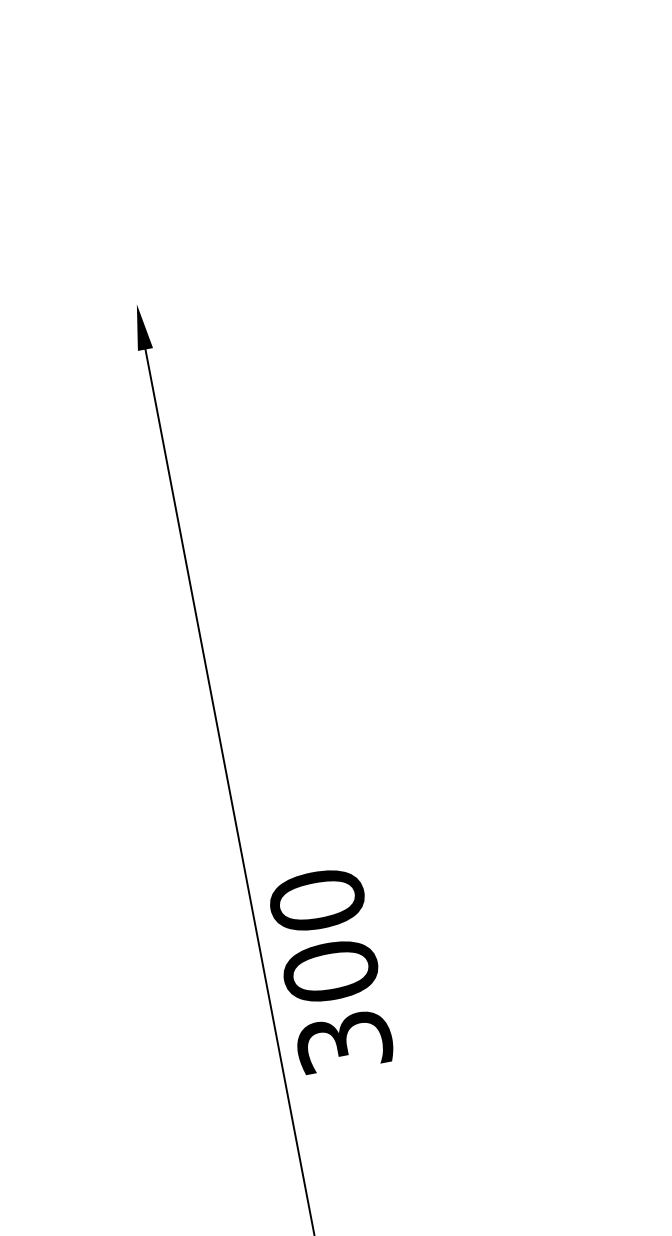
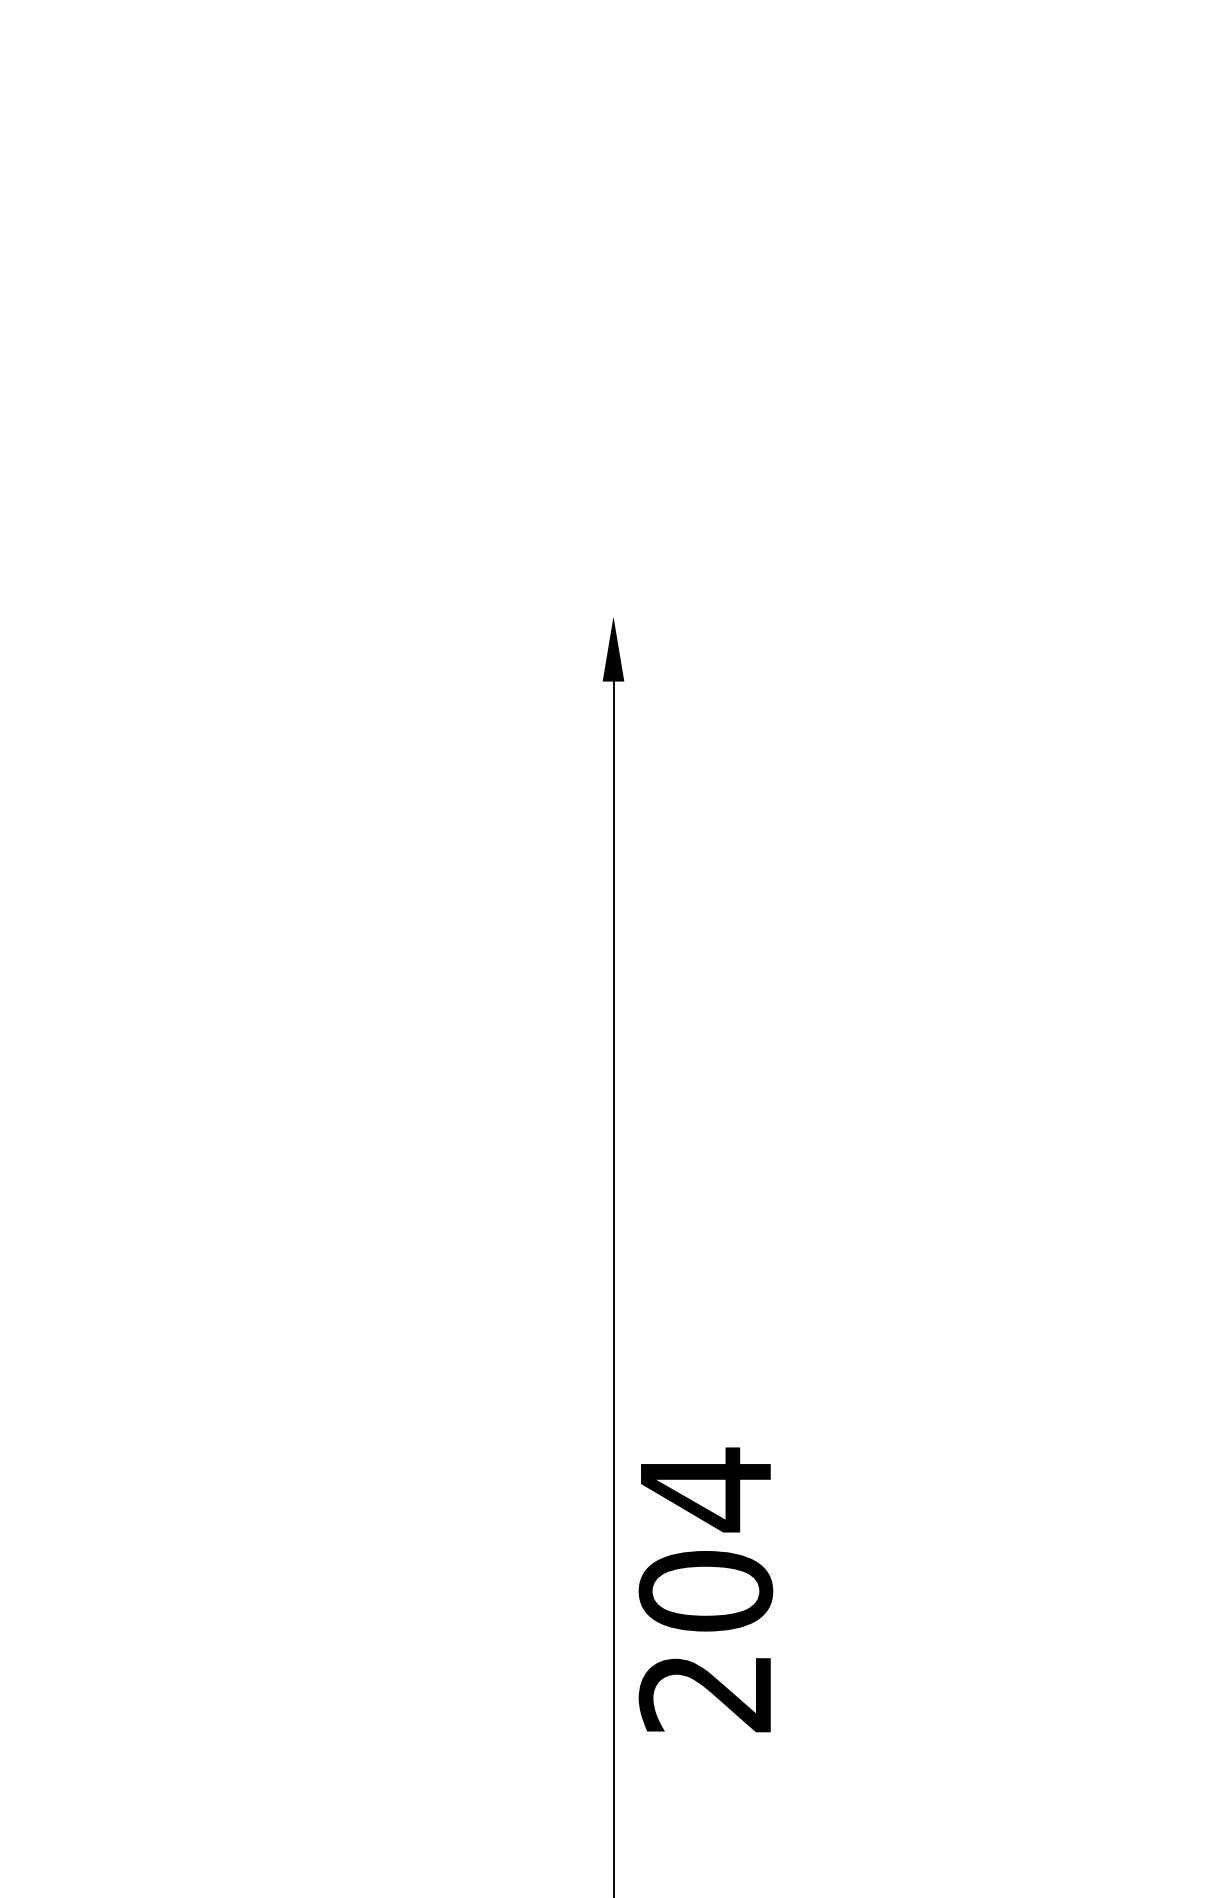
text: (330, 970) -> (705, 1589), 300 -> 204

